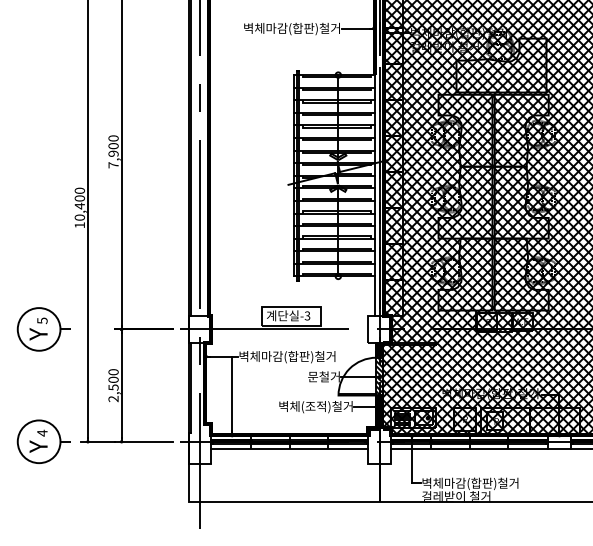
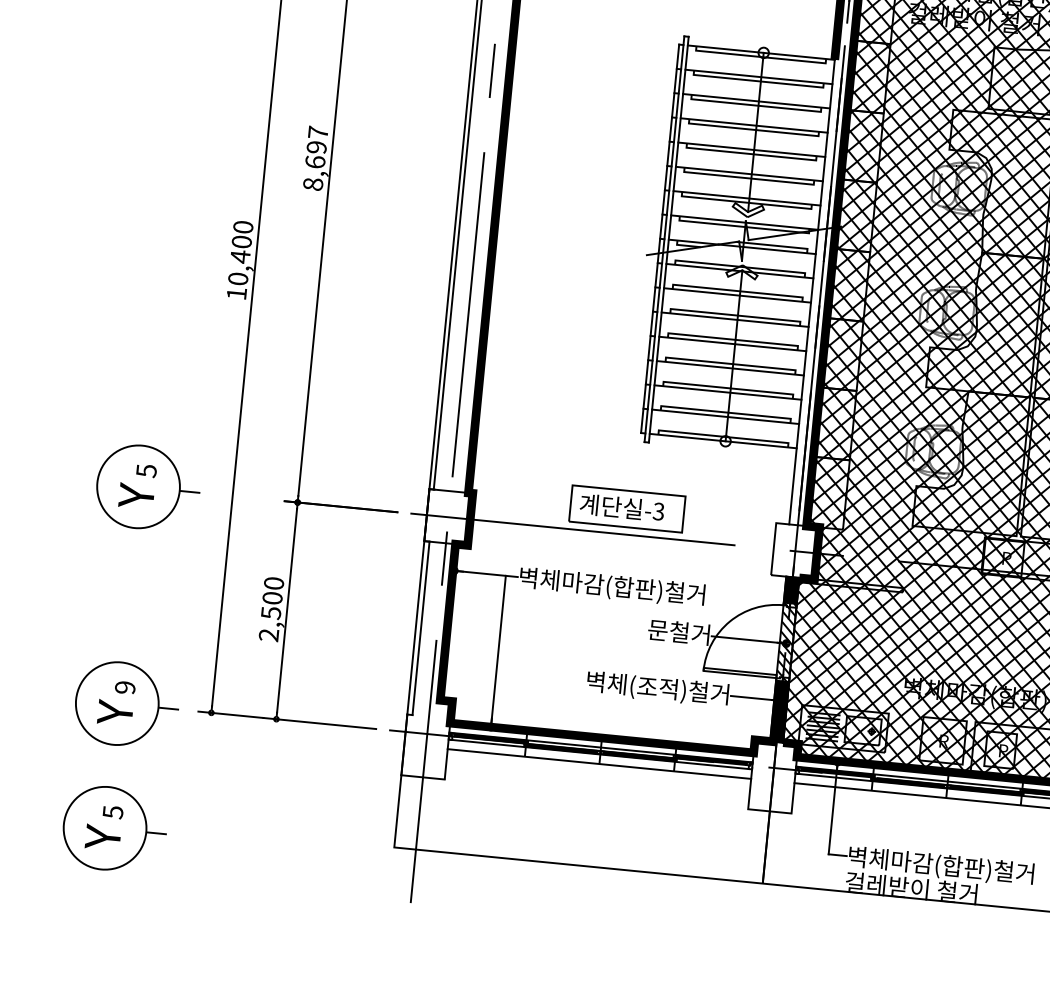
text: (113, 151) -> (315, 157), 7,900 -> 8,697
text: (42, 432) -> (125, 686), 4 -> 9
part: (43, 506) -> (113, 829), added

